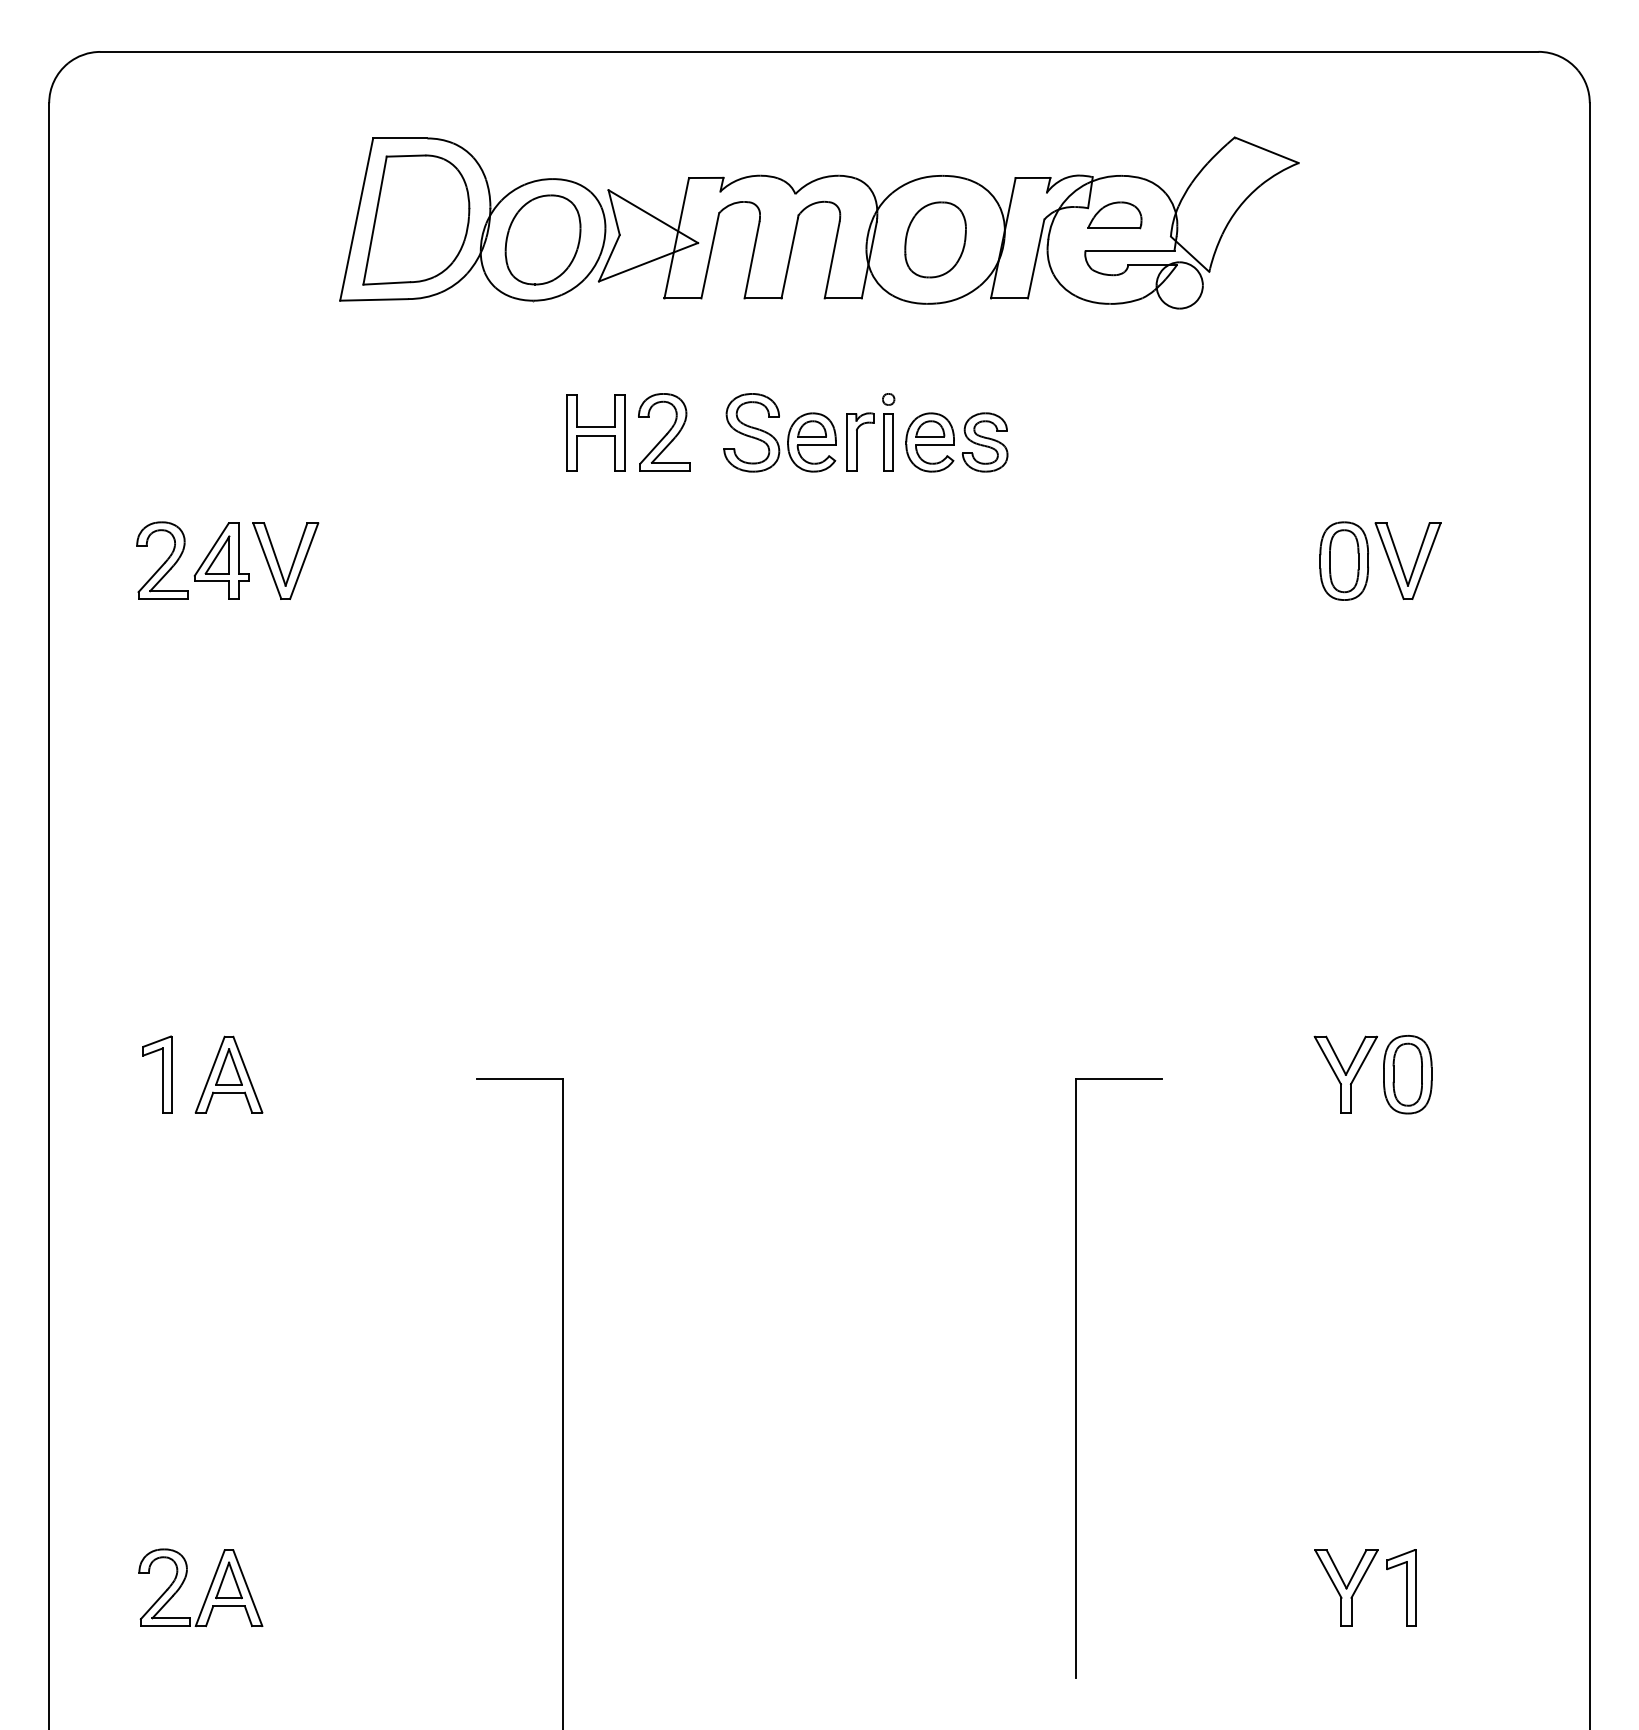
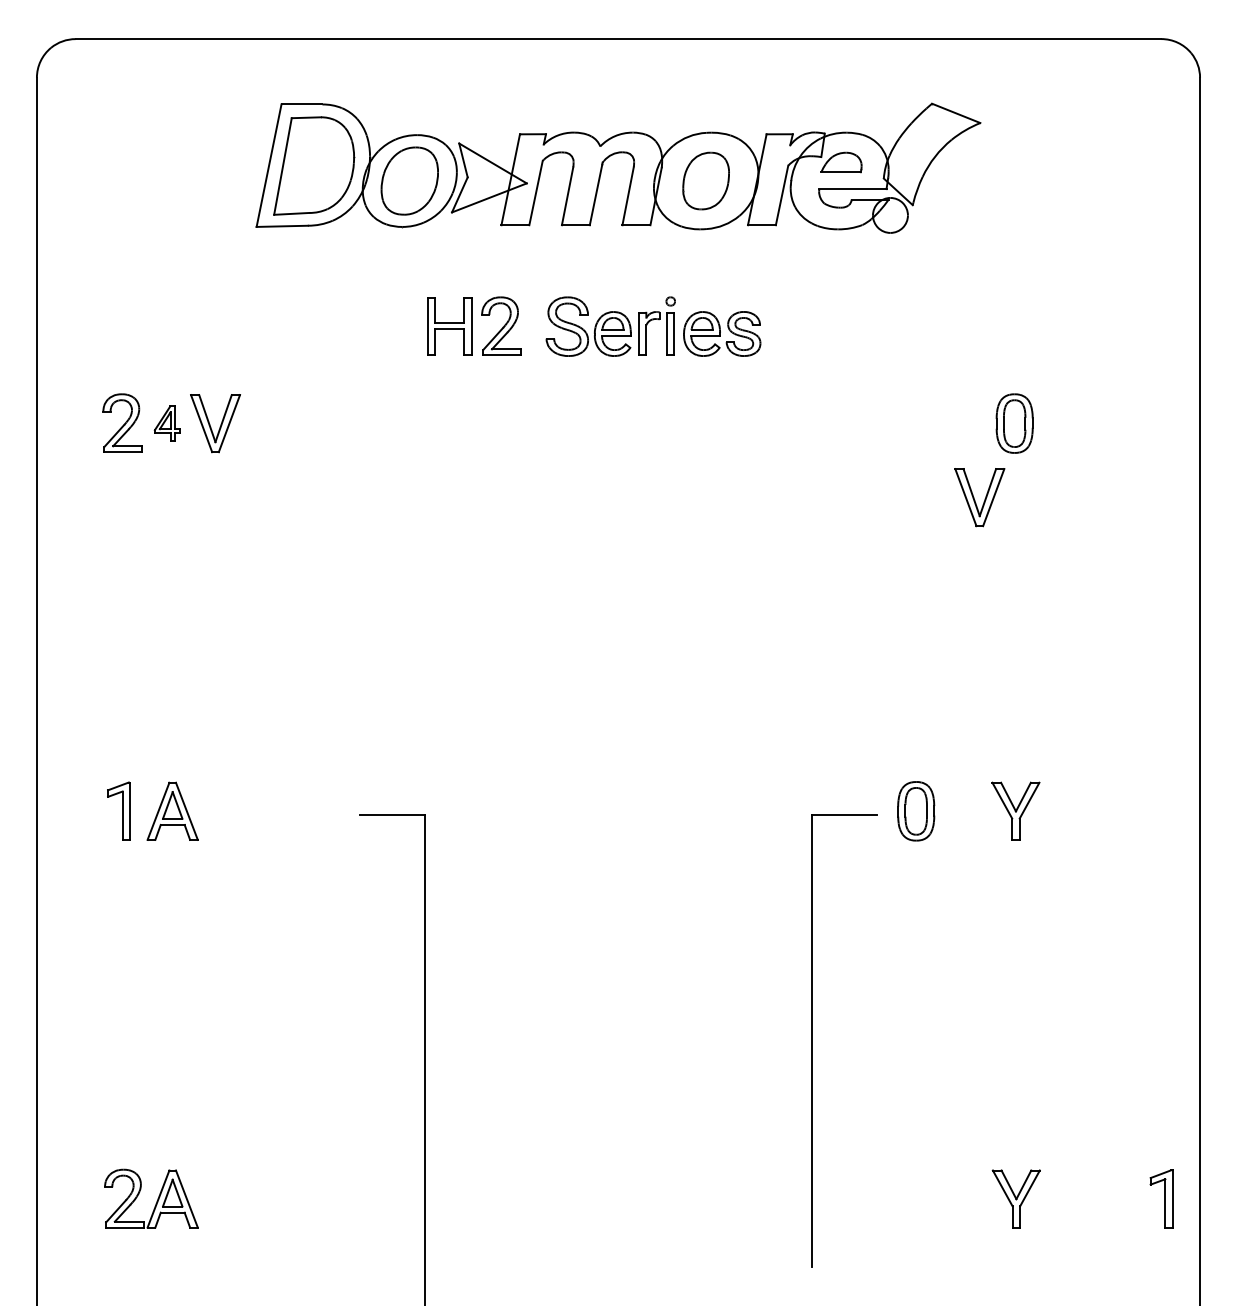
part: (221, 560) -> (167, 423), size x0.6
part: (1401, 563) -> (974, 499), moved
part: (1407, 1074) -> (915, 811), moved
part: (1401, 1587) -> (1161, 1198), moved

